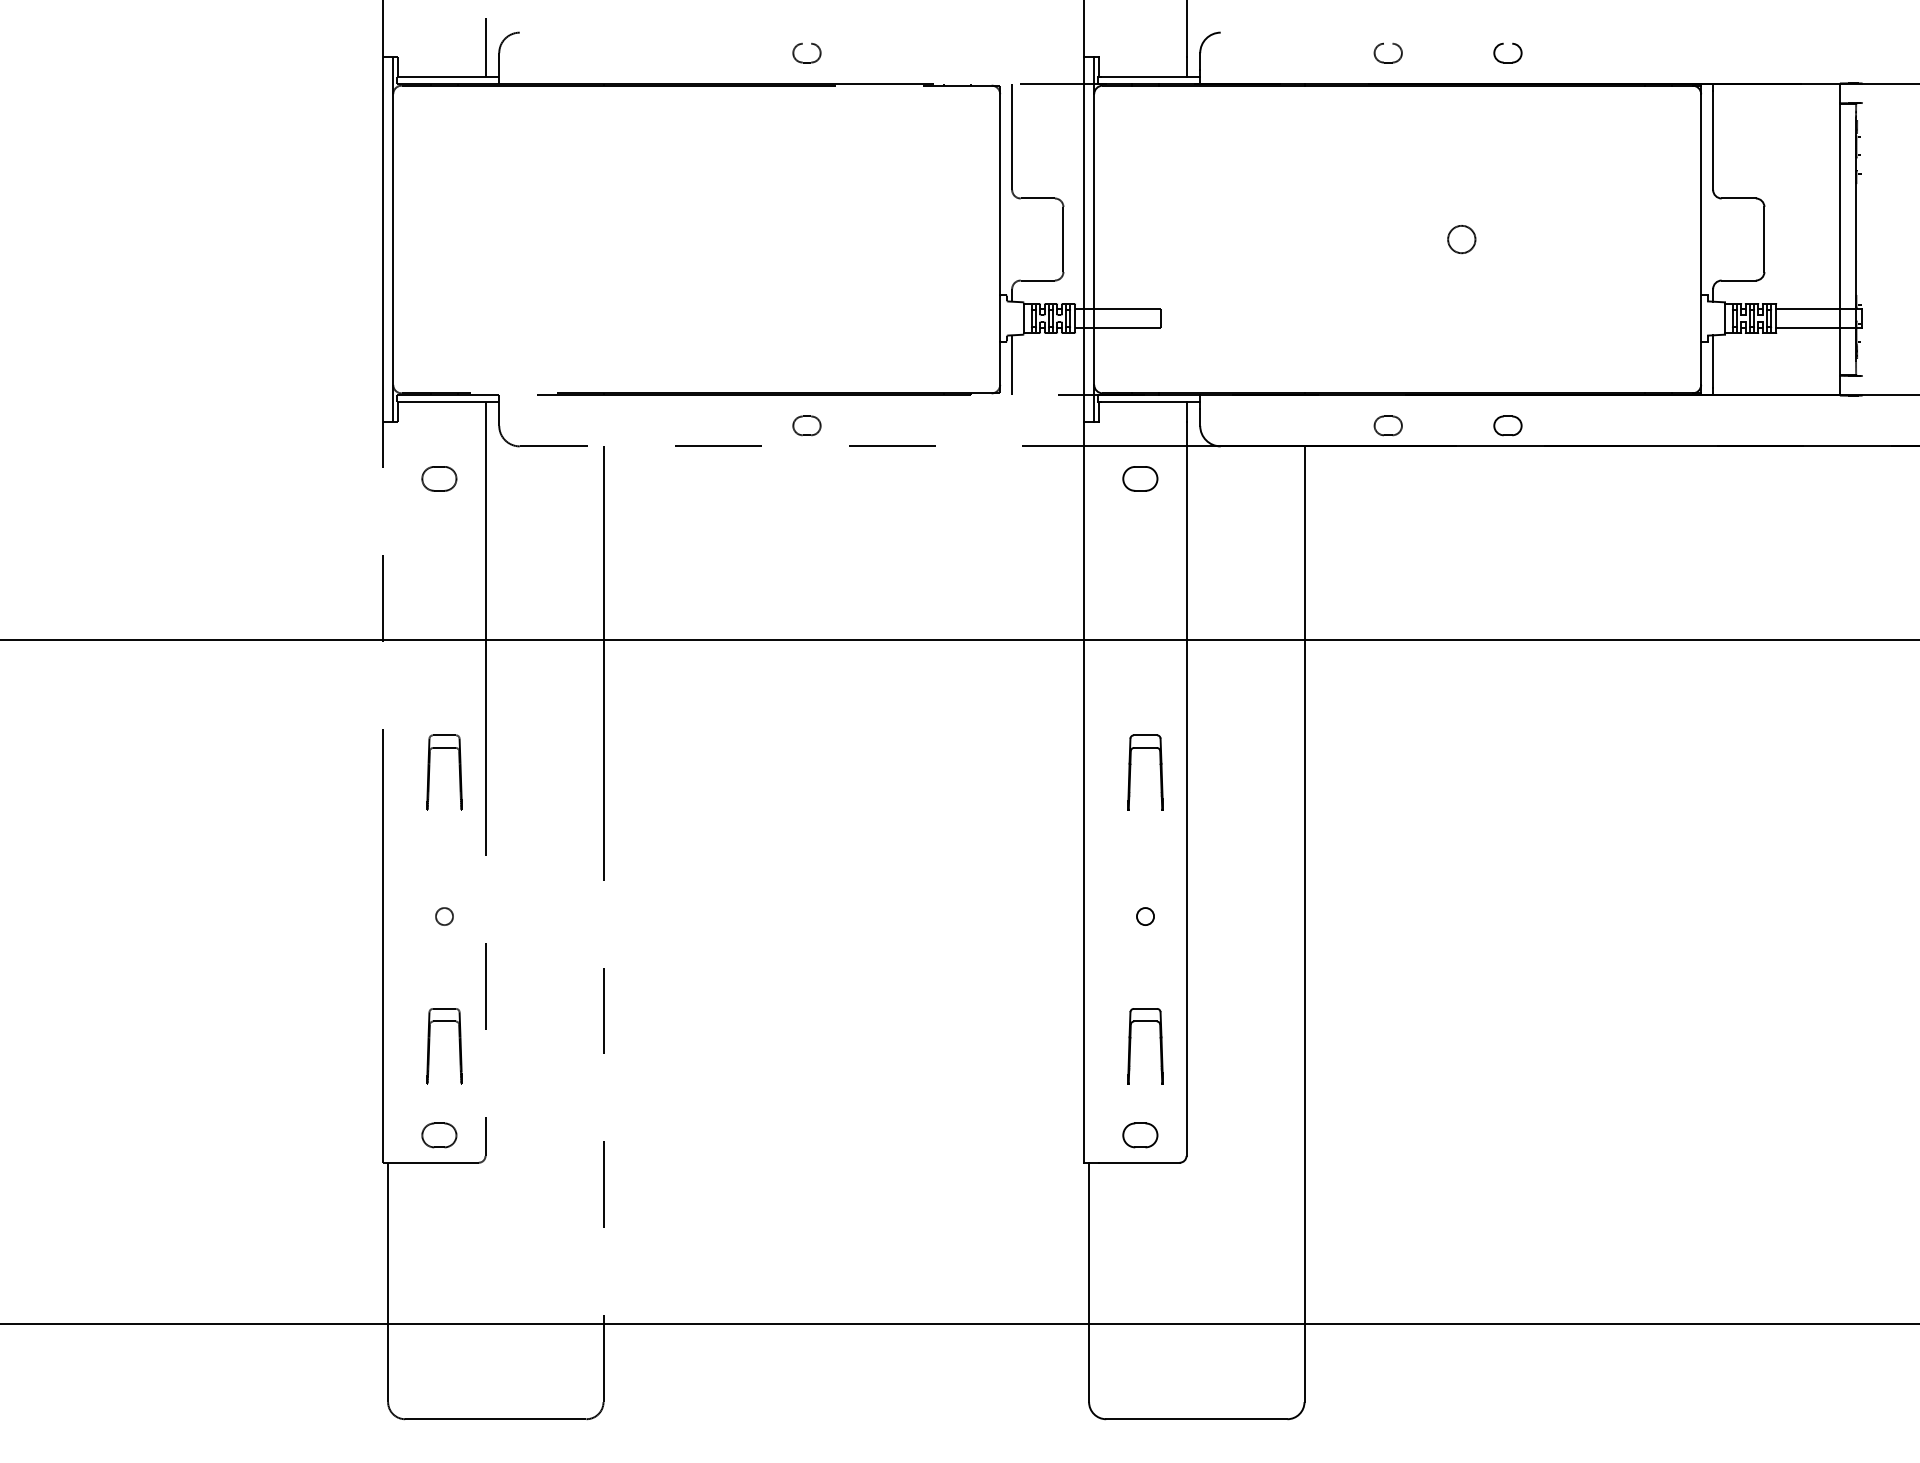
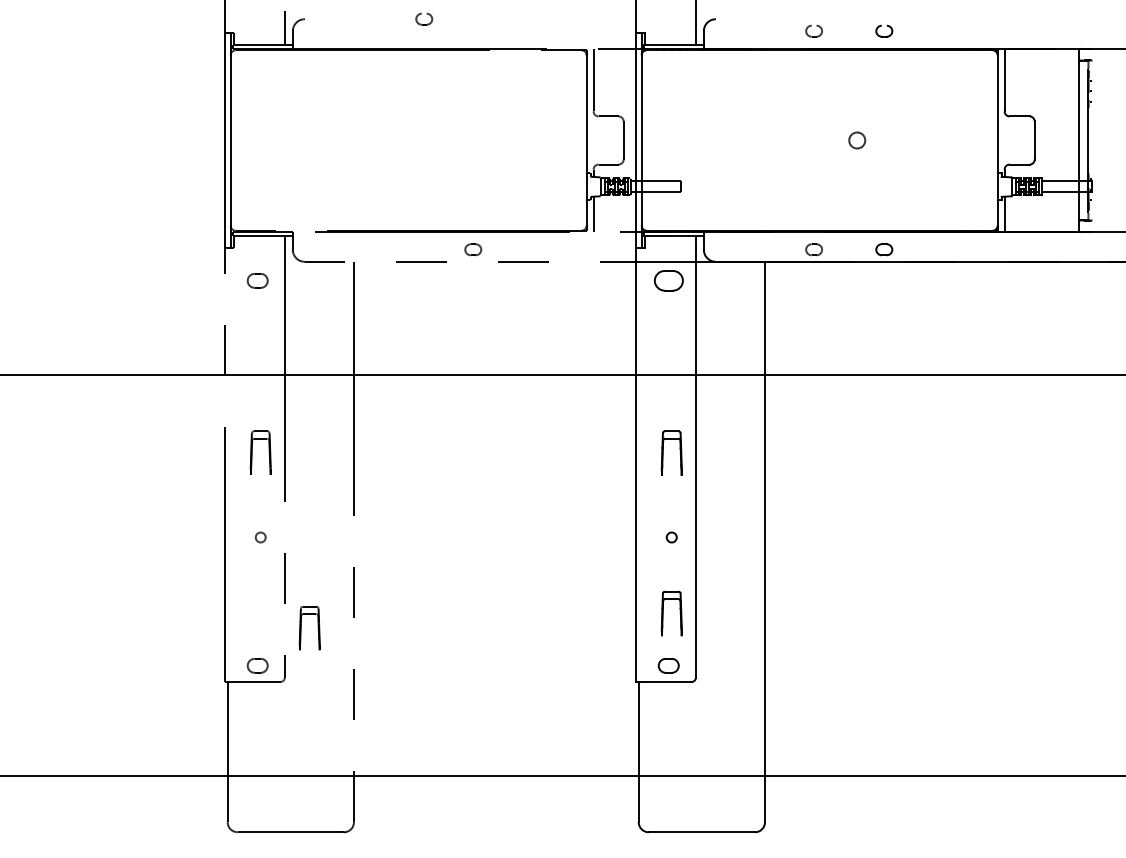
part: (807, 51) -> (424, 18), moved
part: (1139, 478) -> (668, 280), size x1.4
part: (430, 1044) -> (301, 627), moved

